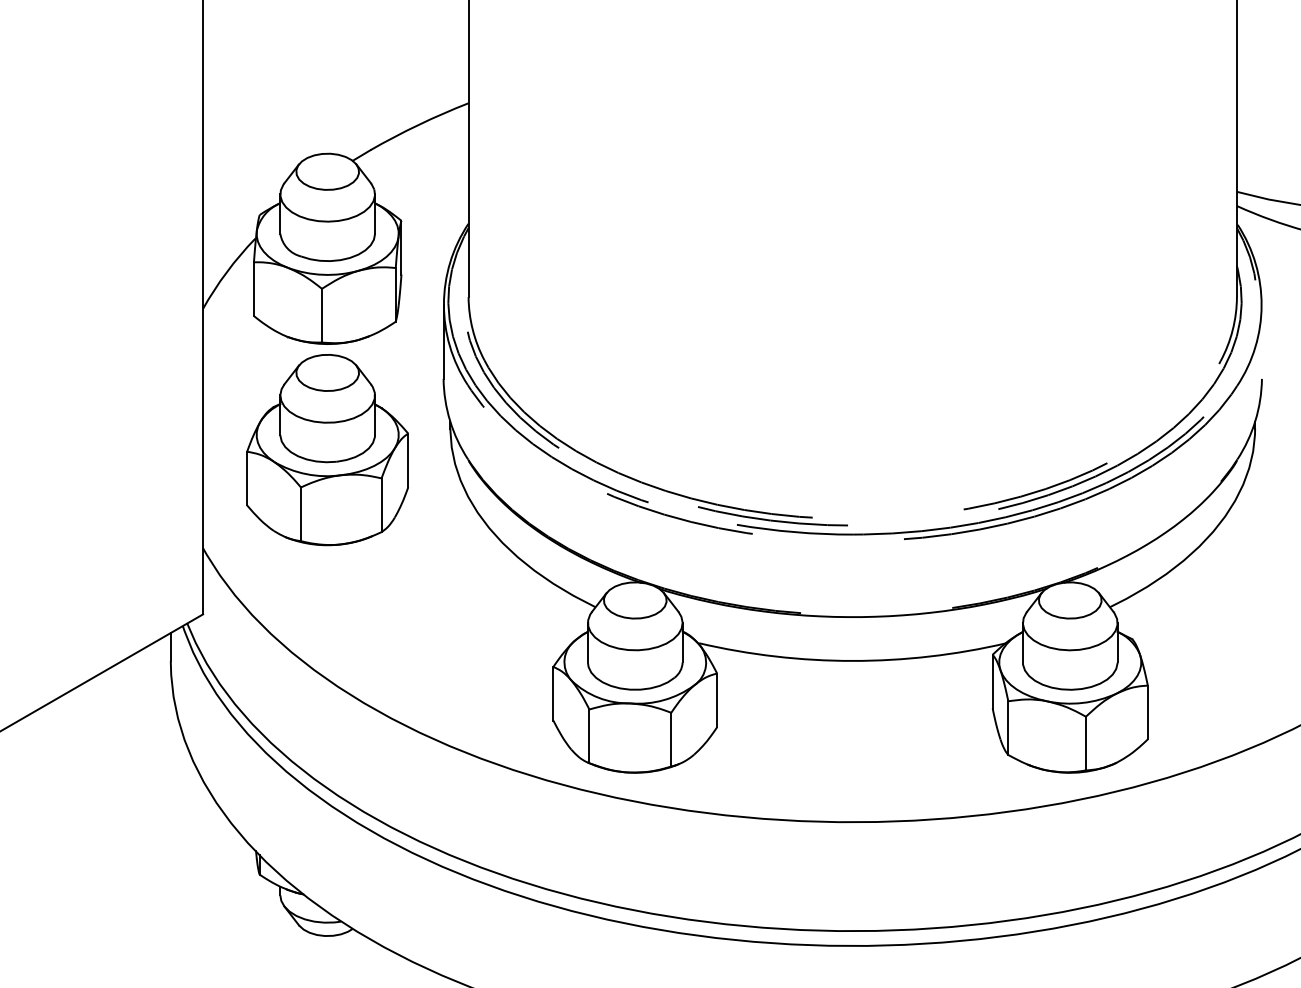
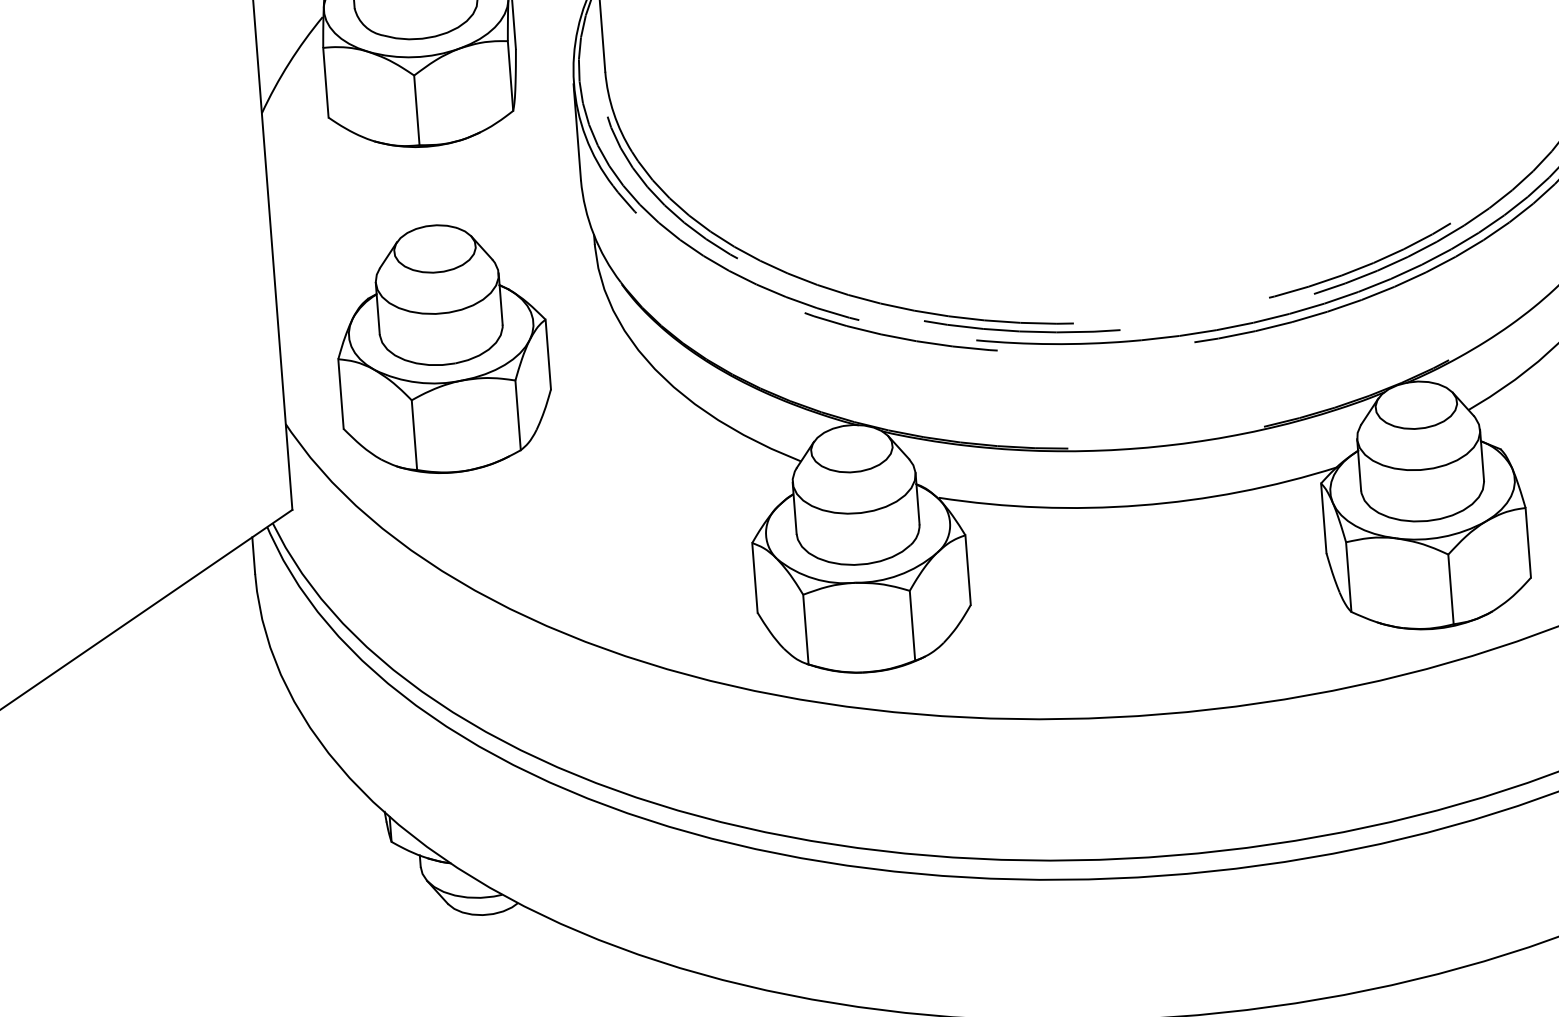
part: (327, 450) -> (442, 349), moved

